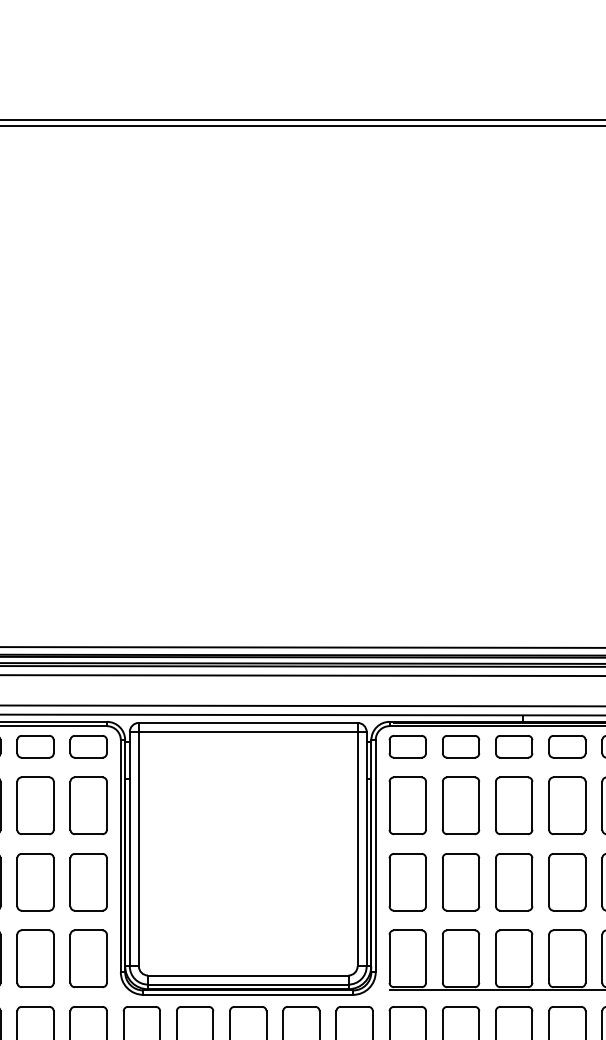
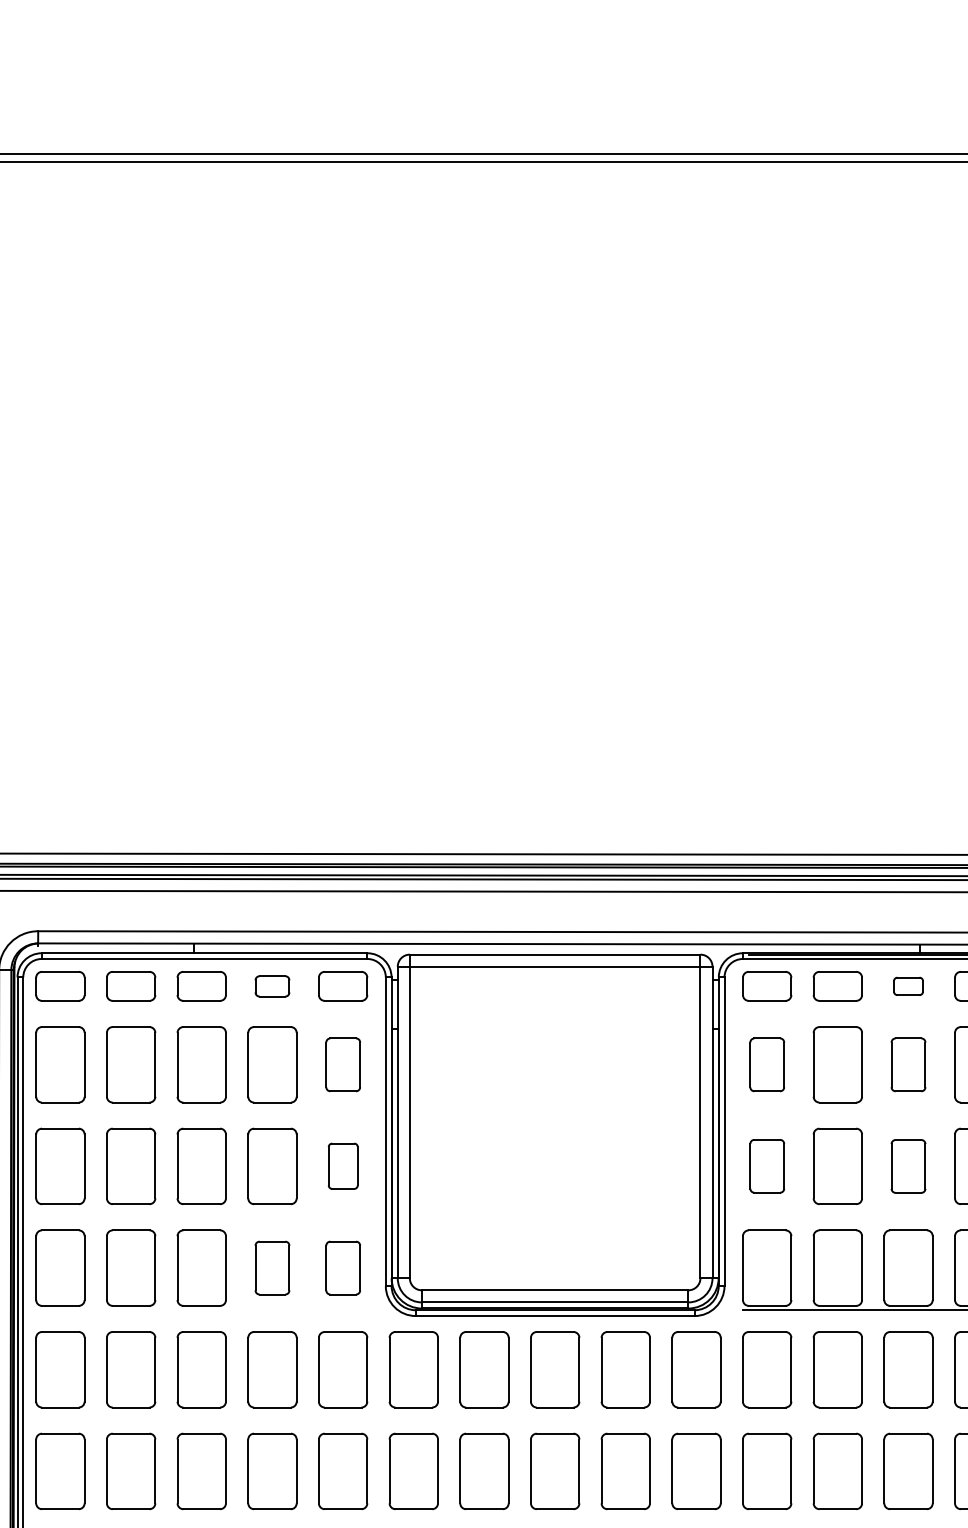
part: (35, 746) -> (272, 986), size x0.7
part: (514, 746) -> (908, 986), size x0.6
part: (88, 805) -> (343, 1064), size x0.7
part: (408, 805) -> (767, 1064), size x0.7
part: (514, 805) -> (908, 1064), size x0.7
part: (88, 881) -> (343, 1165), size x0.6
part: (408, 881) -> (767, 1165), size x0.7
part: (514, 882) -> (908, 1166), size x0.7
part: (35, 958) -> (272, 1267), size x0.7
part: (88, 958) -> (343, 1267), size x0.7

